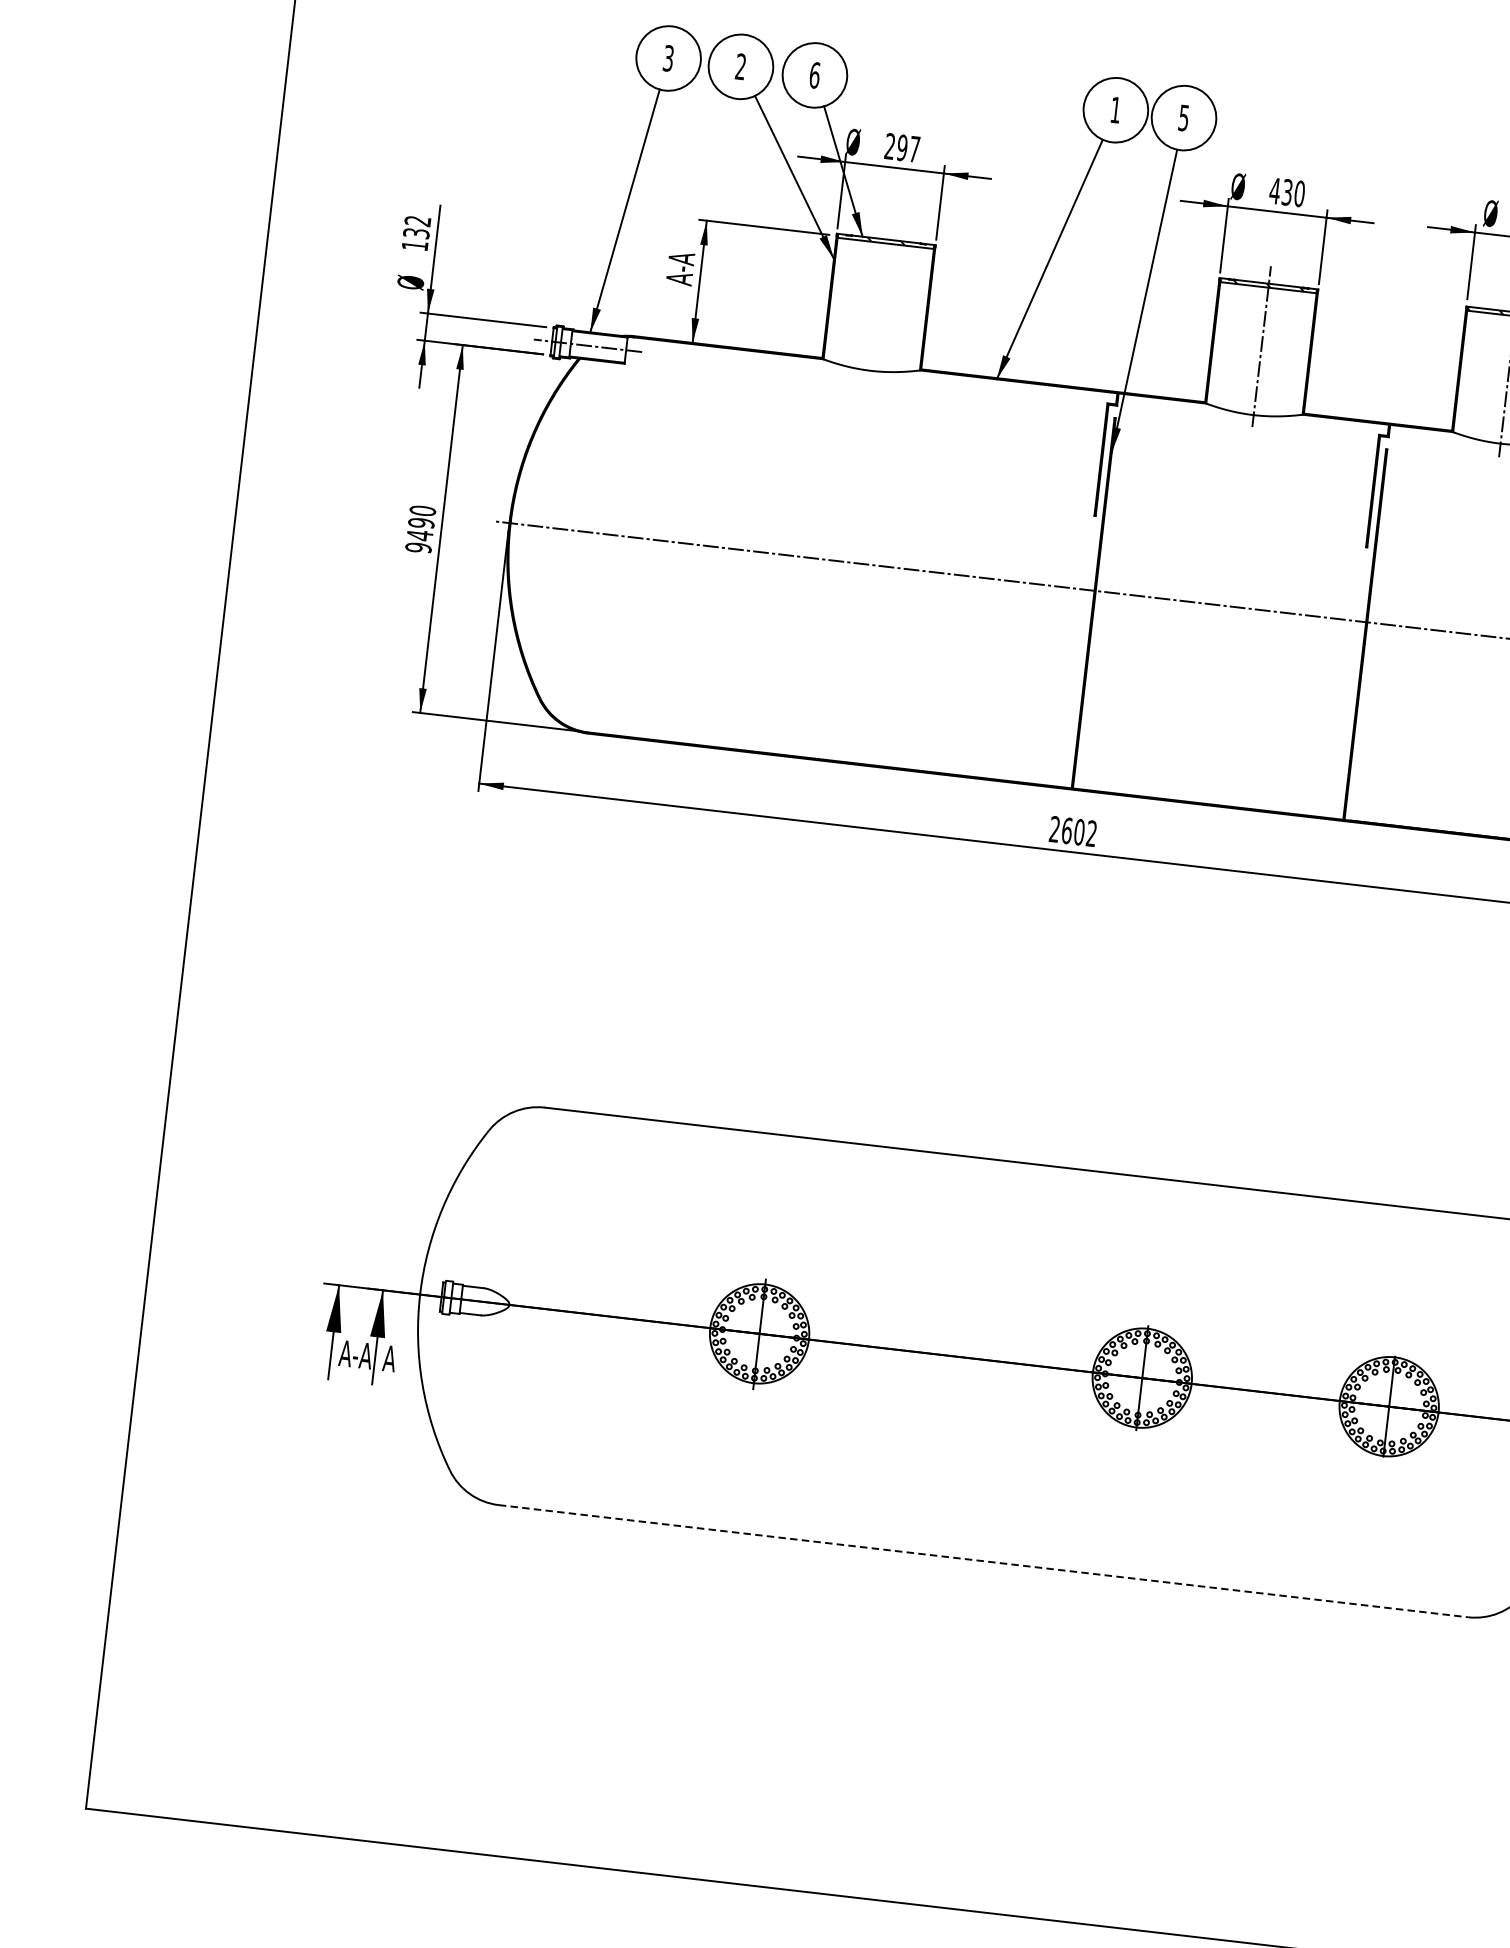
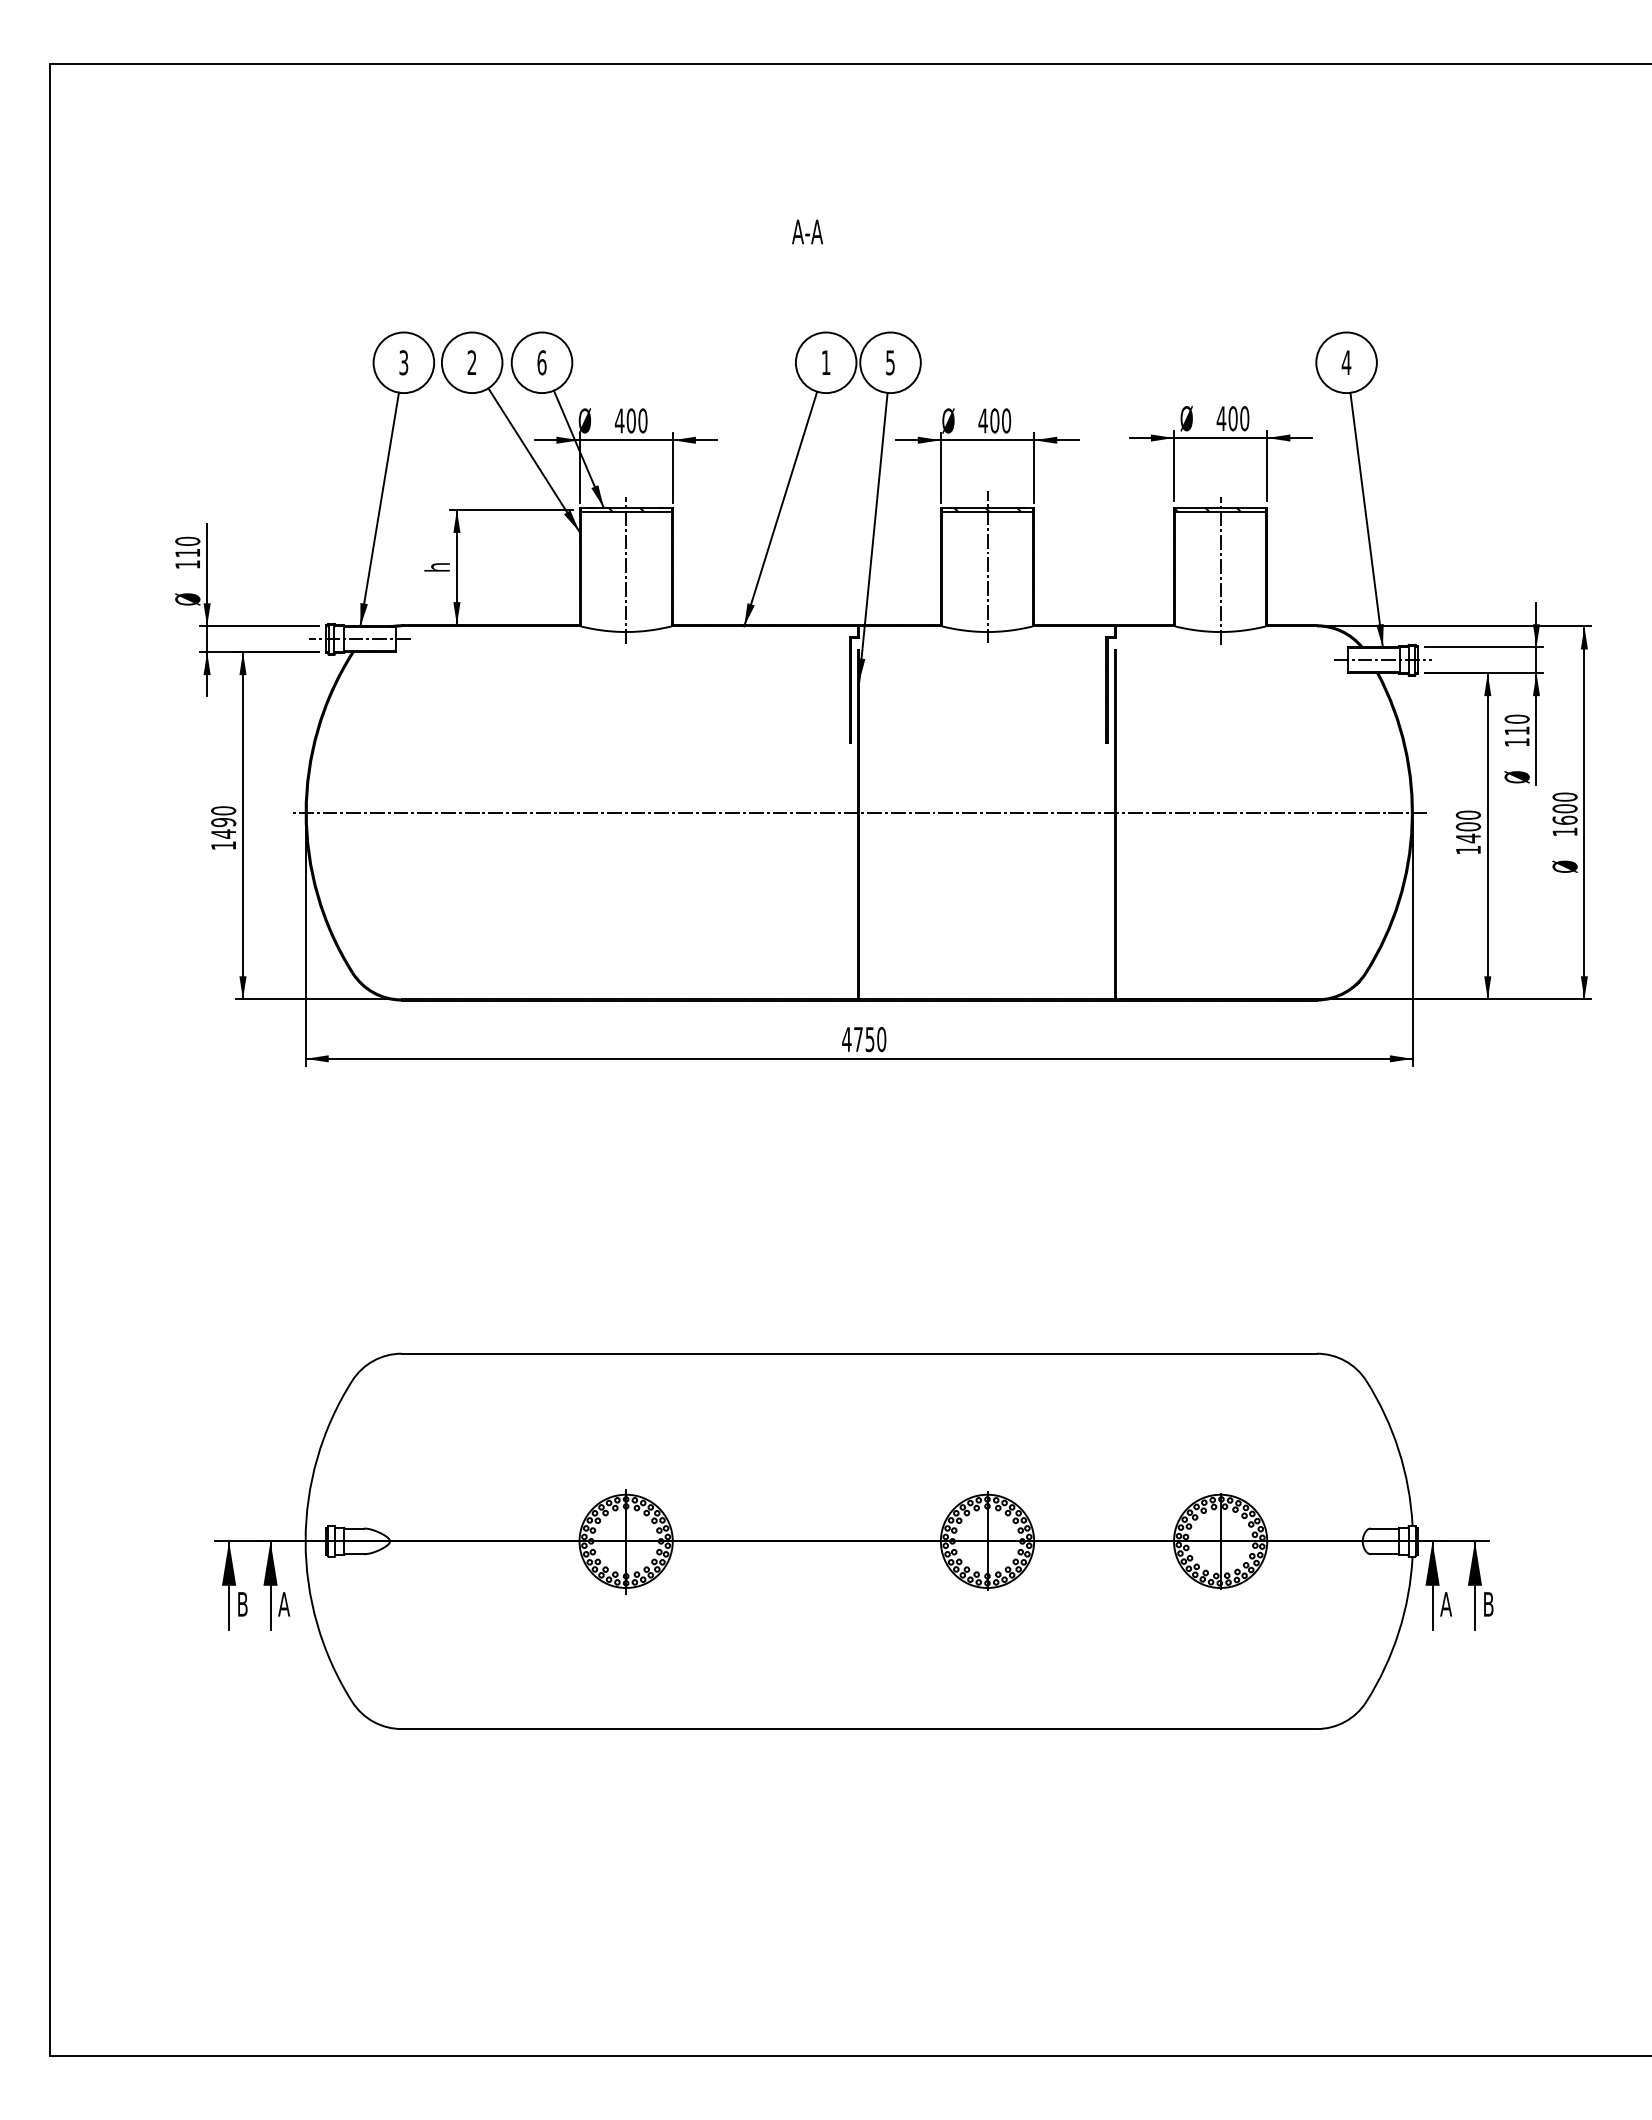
text: (901, 147) -> (630, 420), 297 -> 400
text: (1287, 191) -> (994, 420), 430 -> 400
text: (416, 226) -> (187, 546), 132 -> 110
text: (679, 267) -> (436, 556), A-A -> h
line: (878, 305) -> (626, 570), added
text: (418, 547) -> (223, 845), 9490 -> 1490
text: (1073, 831) -> (864, 1039), 2602 -> 4750
text: (355, 1354) -> (251, 1604), A-A -> B
line: (983, 1561) -> (859, 1729), dashed -> solid

